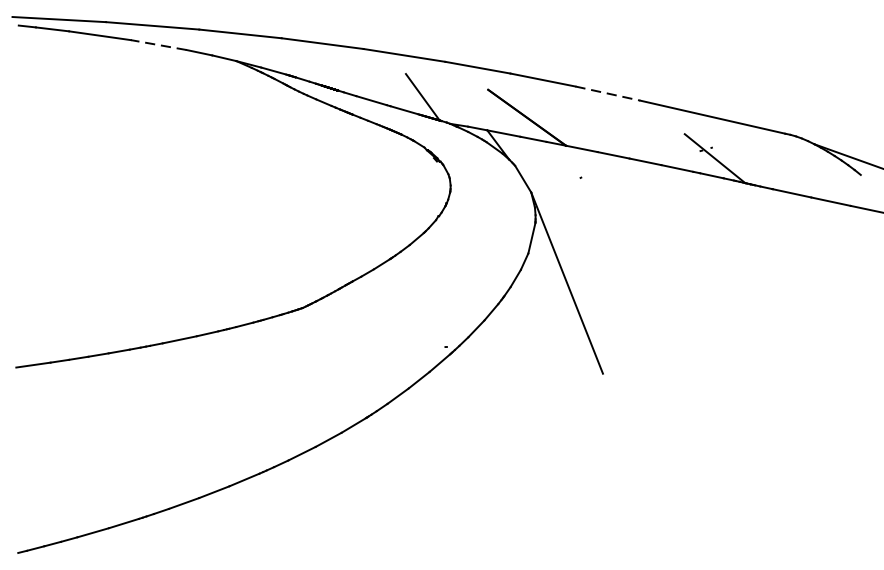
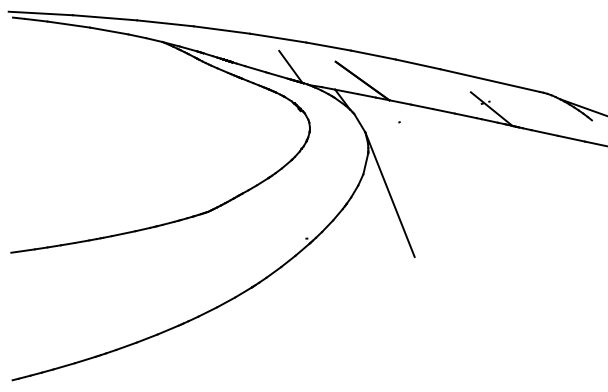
line: (157, 44) -> (108, 30), dashed -> solid
line: (608, 93) -> (418, 64), dashed -> solid

